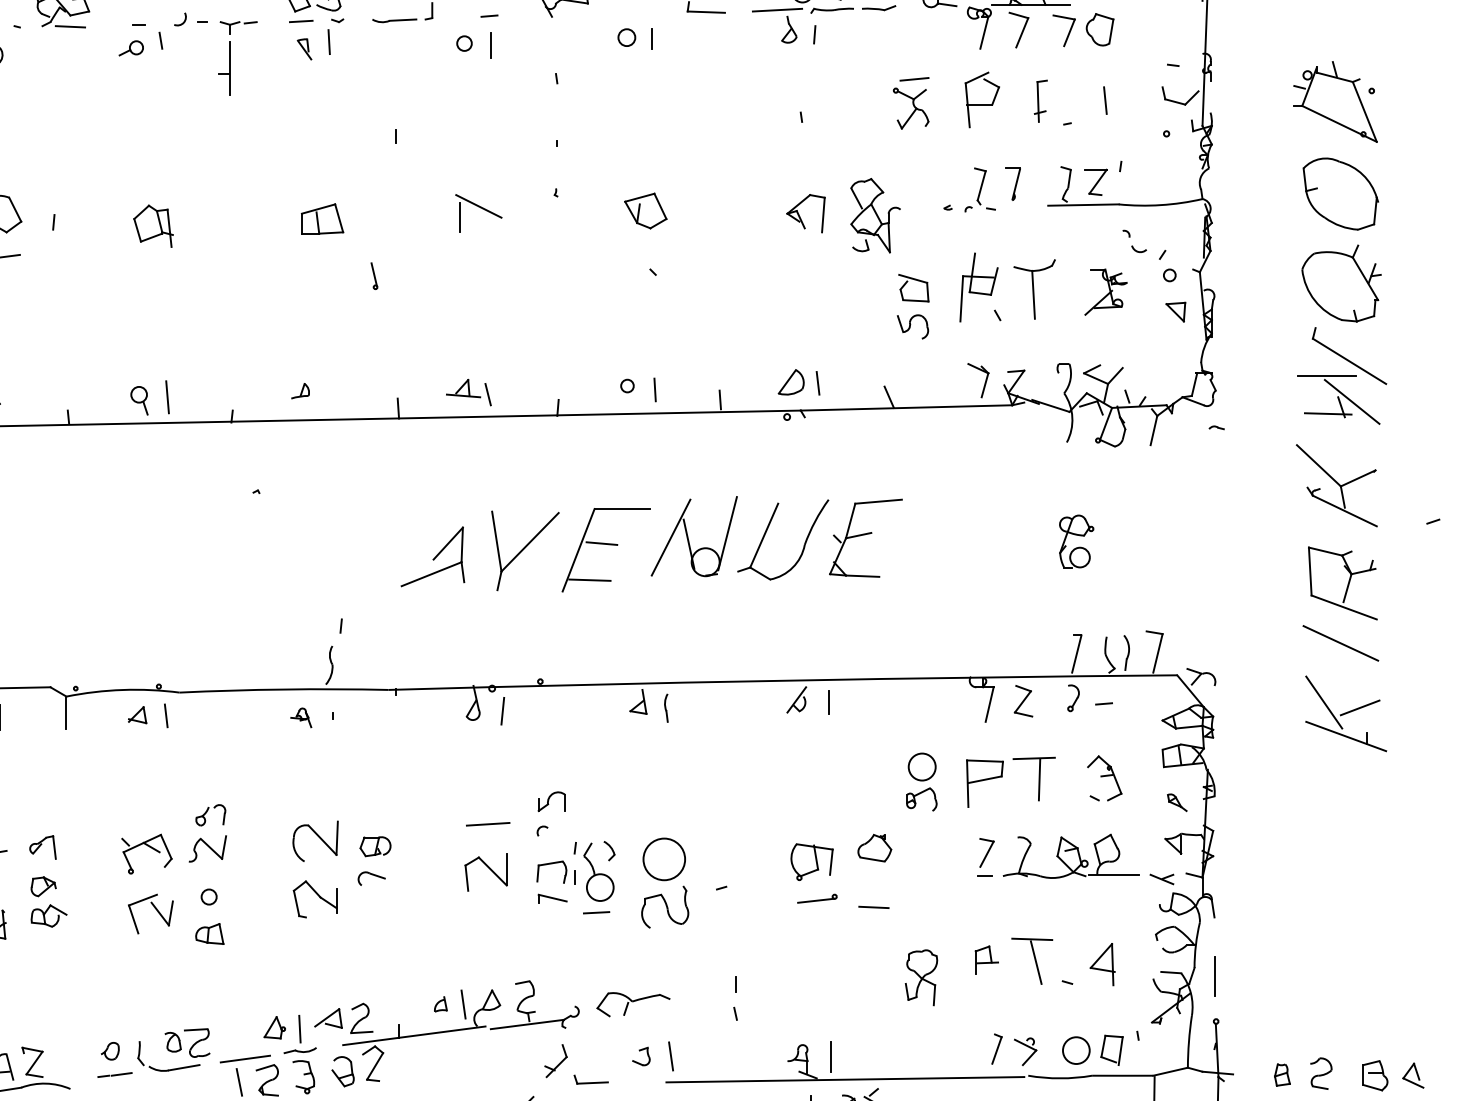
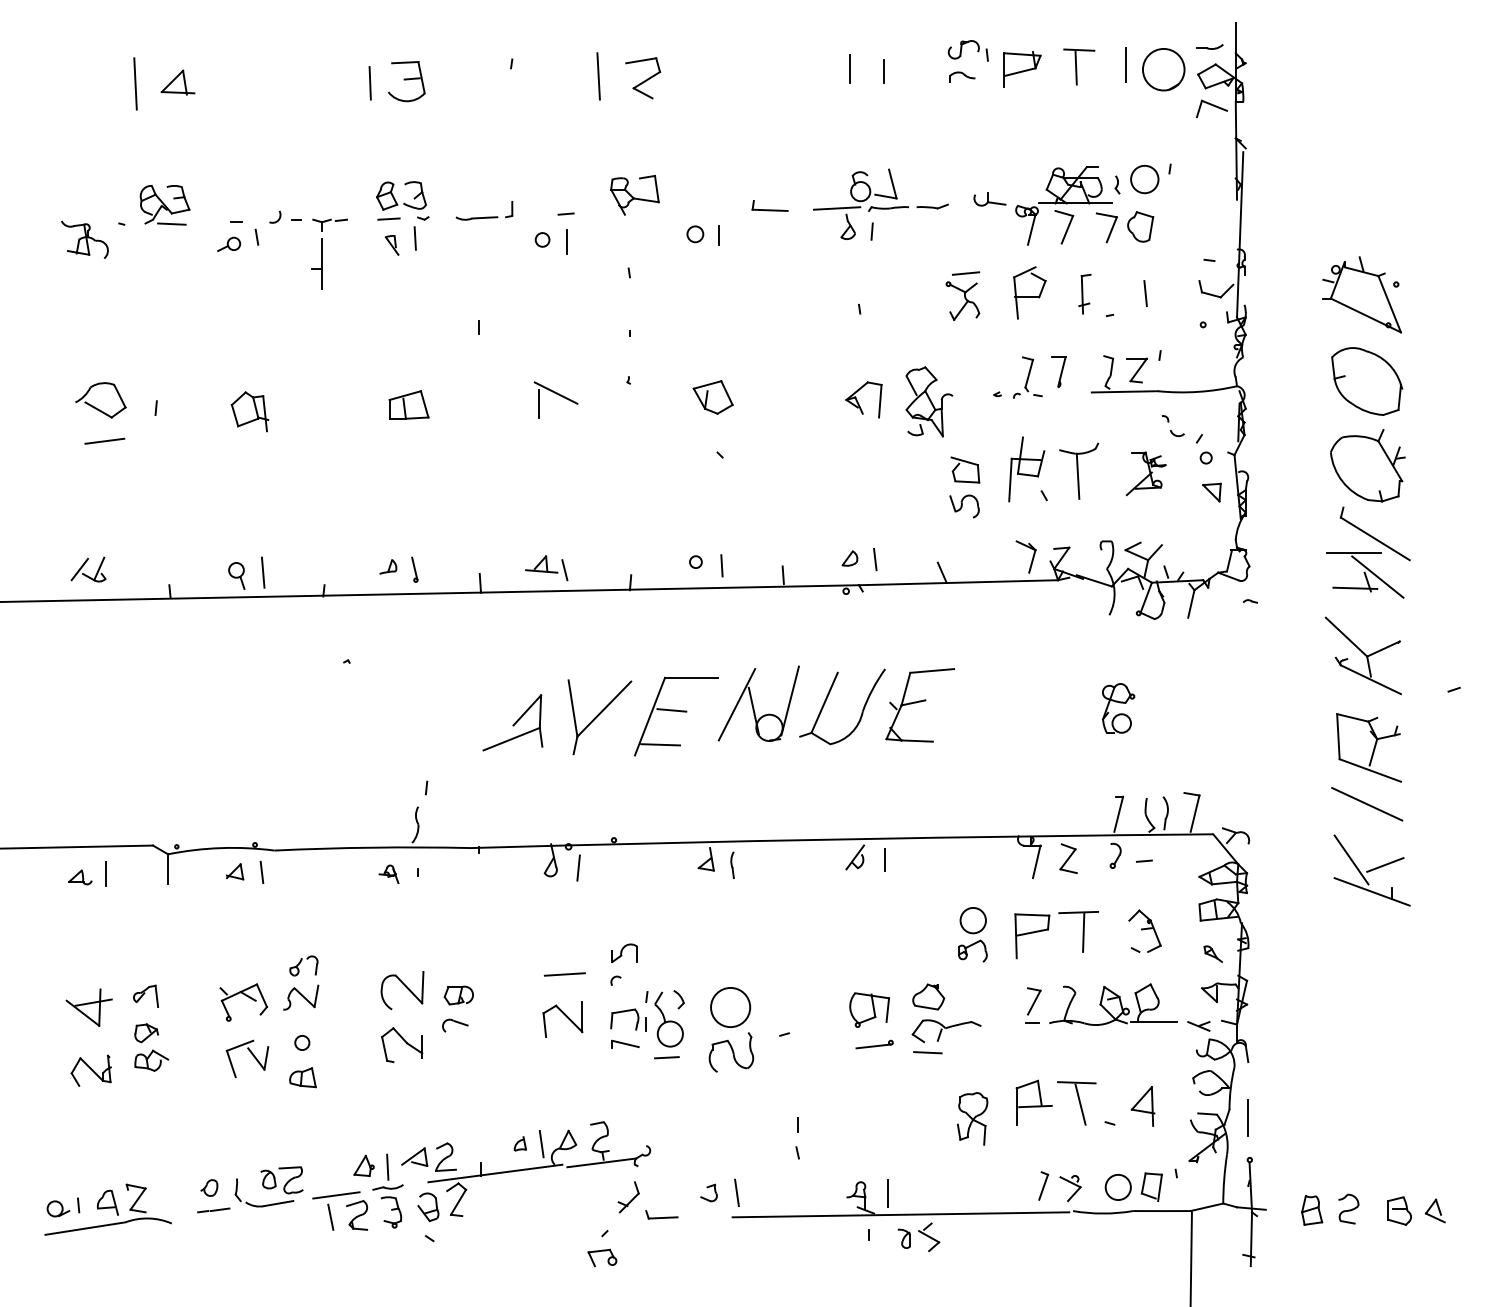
part: (374, 275) -> (414, 569), moved
part: (790, 382) -> (849, 558), size x0.62
part: (986, 960) -> (1033, 1102), size x1.67
part: (633, 1004) -> (946, 1031), moved
part: (1282, 1075) -> (1312, 1210), size x1.43

